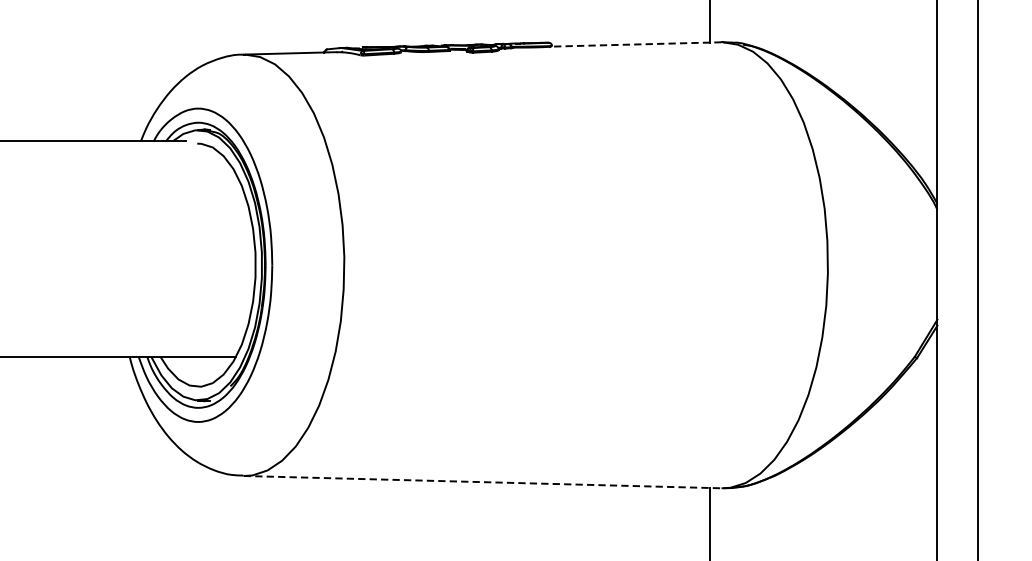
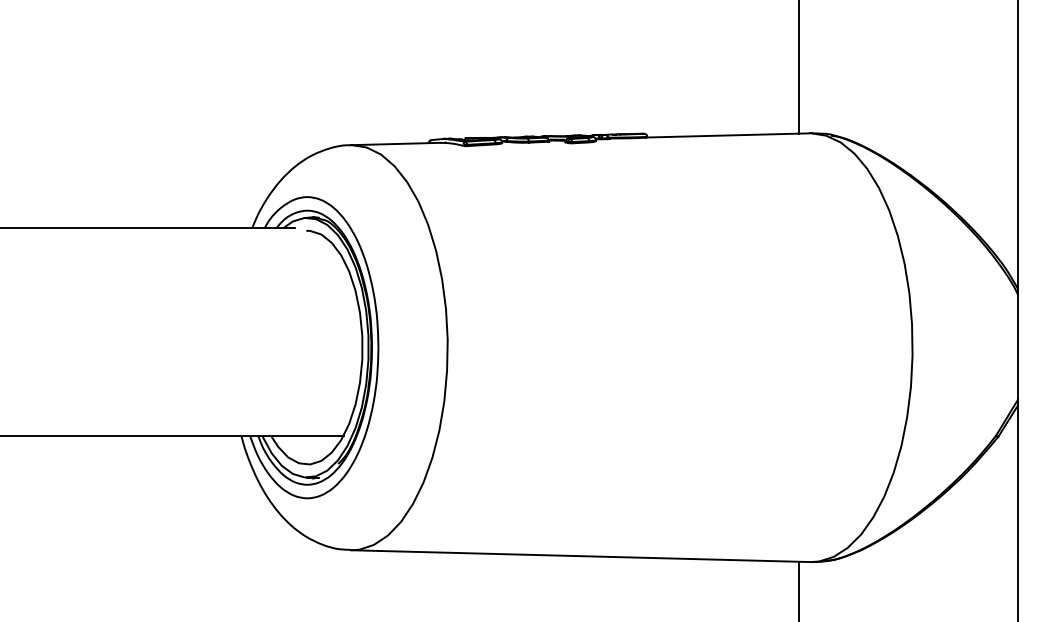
line: (636, 44) -> (728, 135), dashed -> solid
line: (482, 482) -> (580, 556), dashed -> solid

